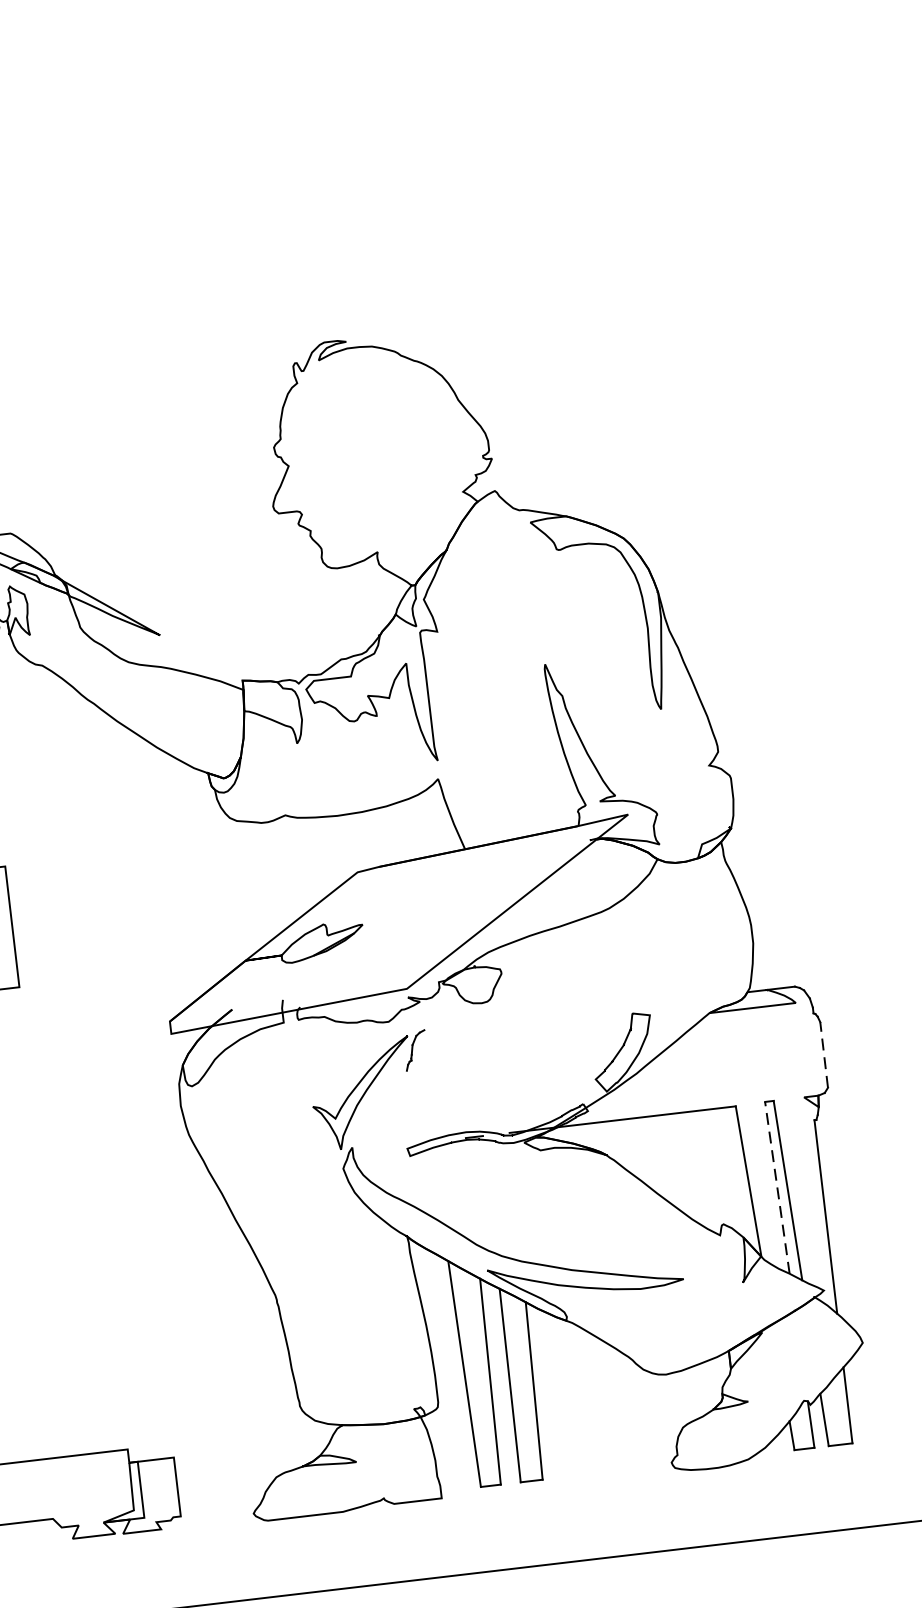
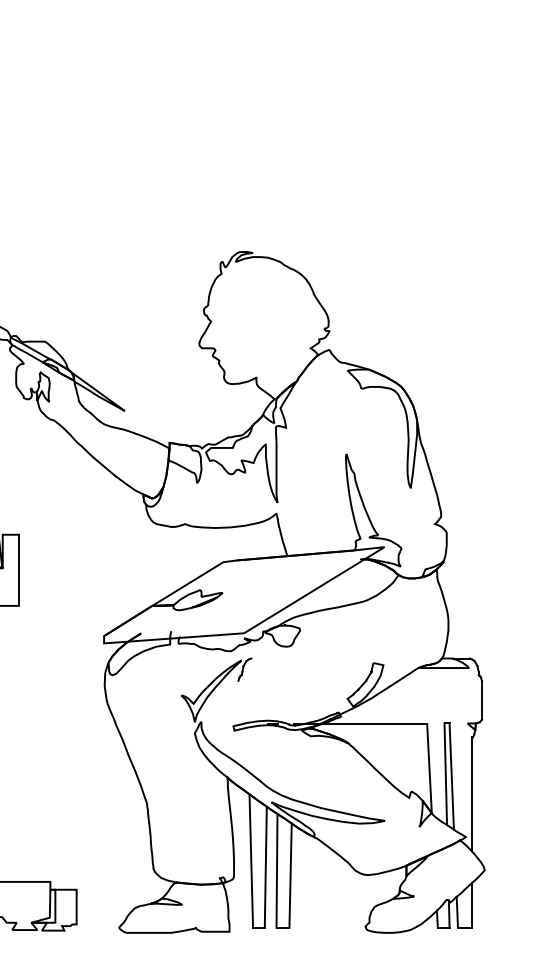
line: (824, 1053) -> (482, 699), dashed -> solid
line: (776, 1188) -> (445, 774), dashed -> solid

